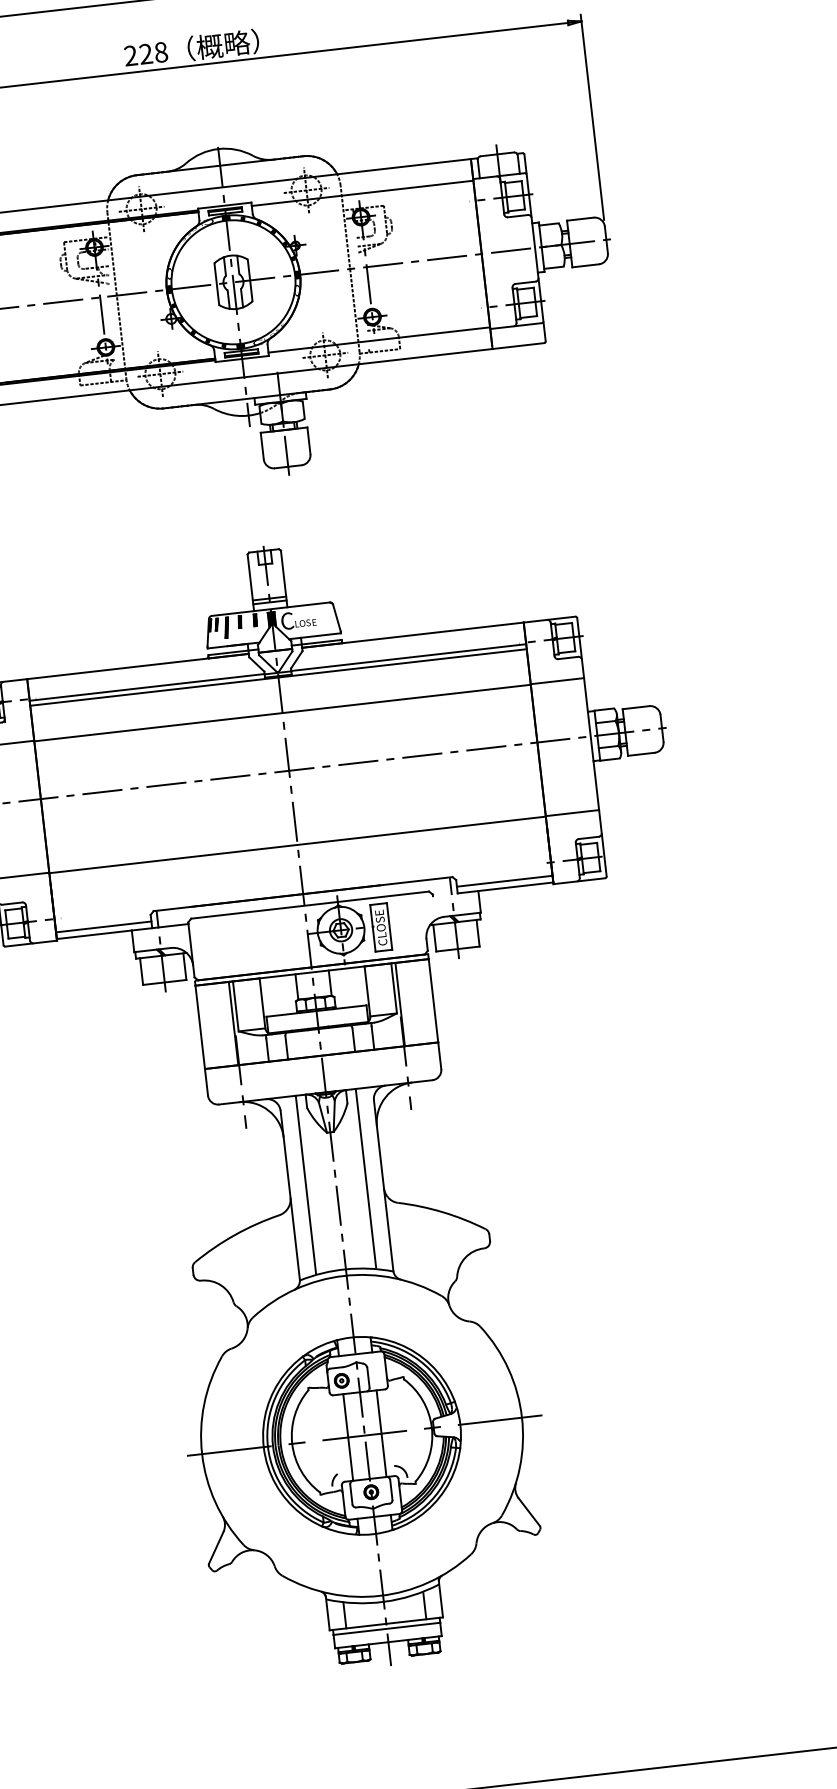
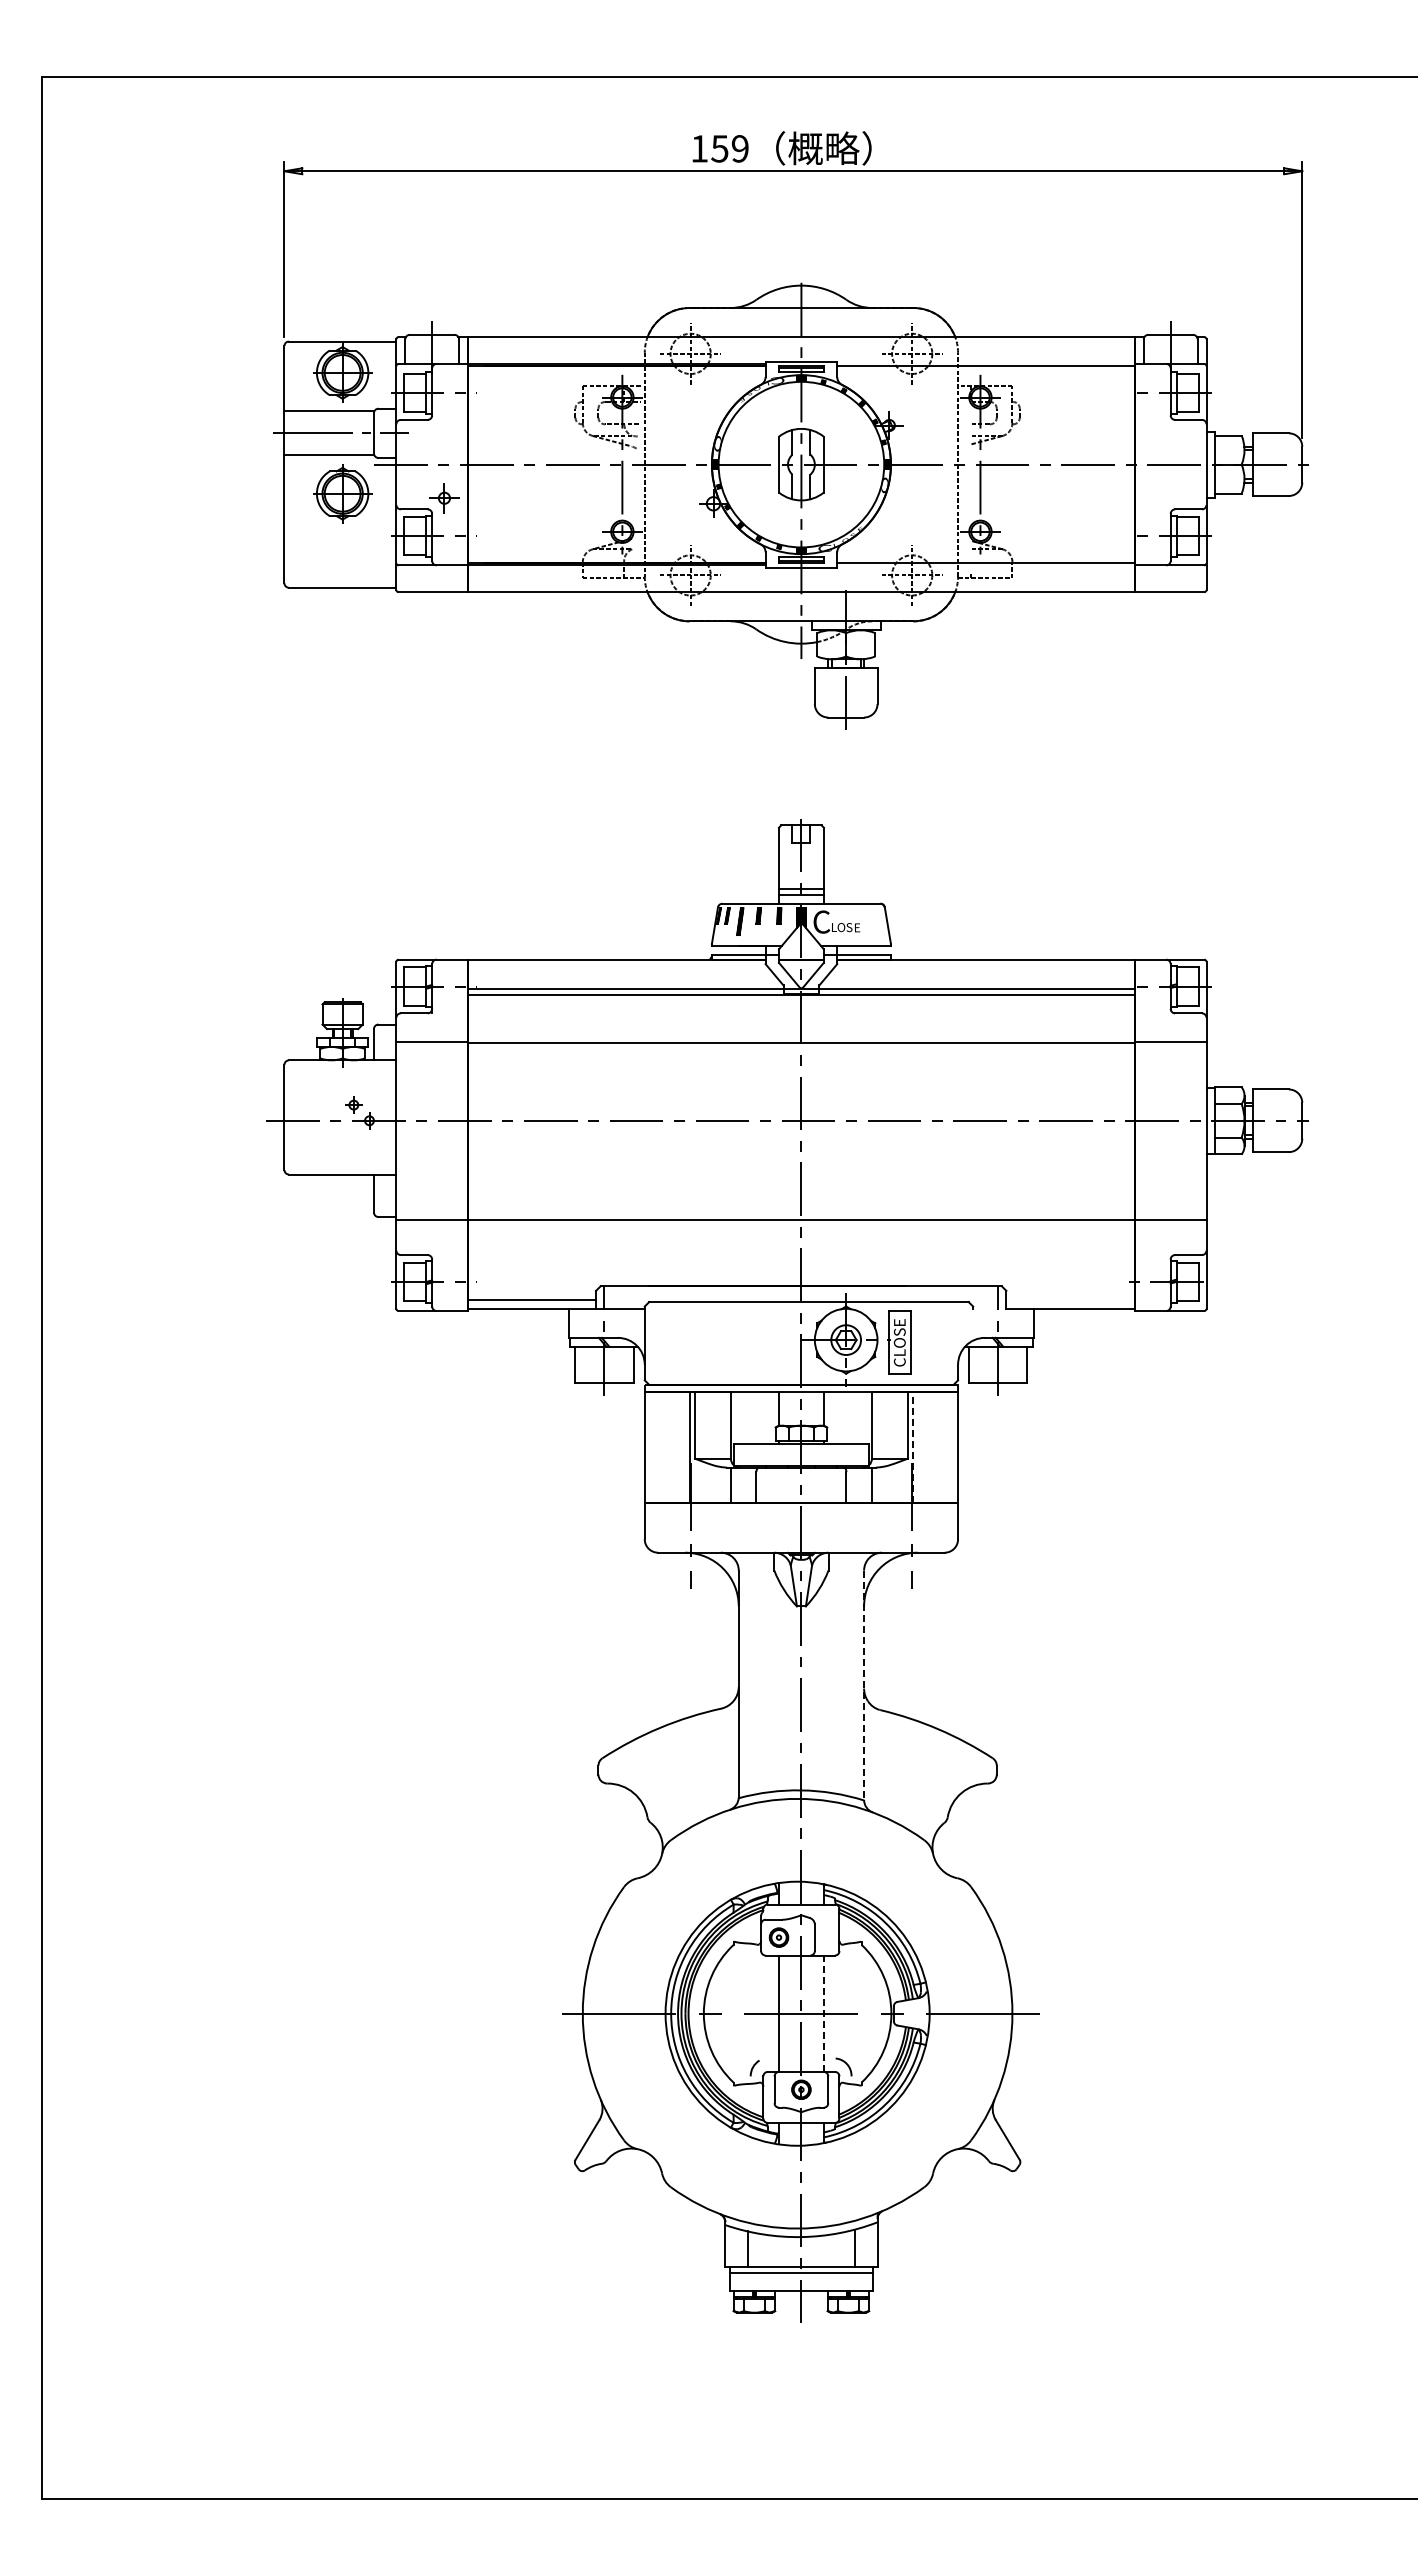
text: (145, 53) -> (719, 148), 228 -> 159
line: (504, 881) -> (1070, 1299), removed
line: (400, 1004) -> (913, 1447), solid -> dashed
line: (365, 1178) -> (841, 1672), removed
line: (306, 1184) -> (761, 1672), removed
line: (384, 1185) -> (864, 1685), solid -> dashed
line: (381, 1433) -> (823, 2013), solid -> dashed

